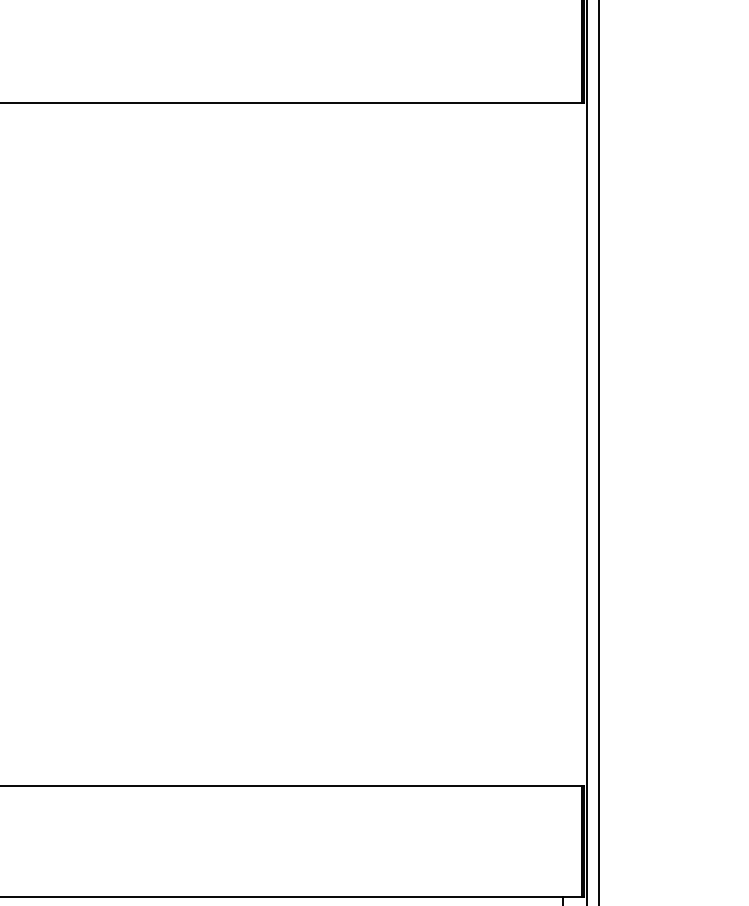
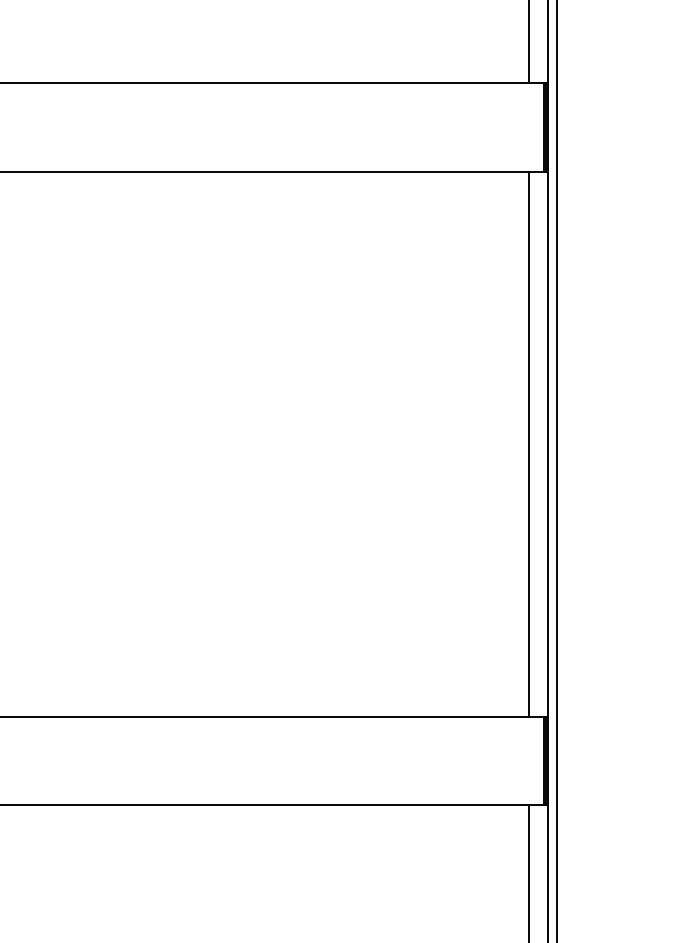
line: (562, 443) -> (528, 443), added

